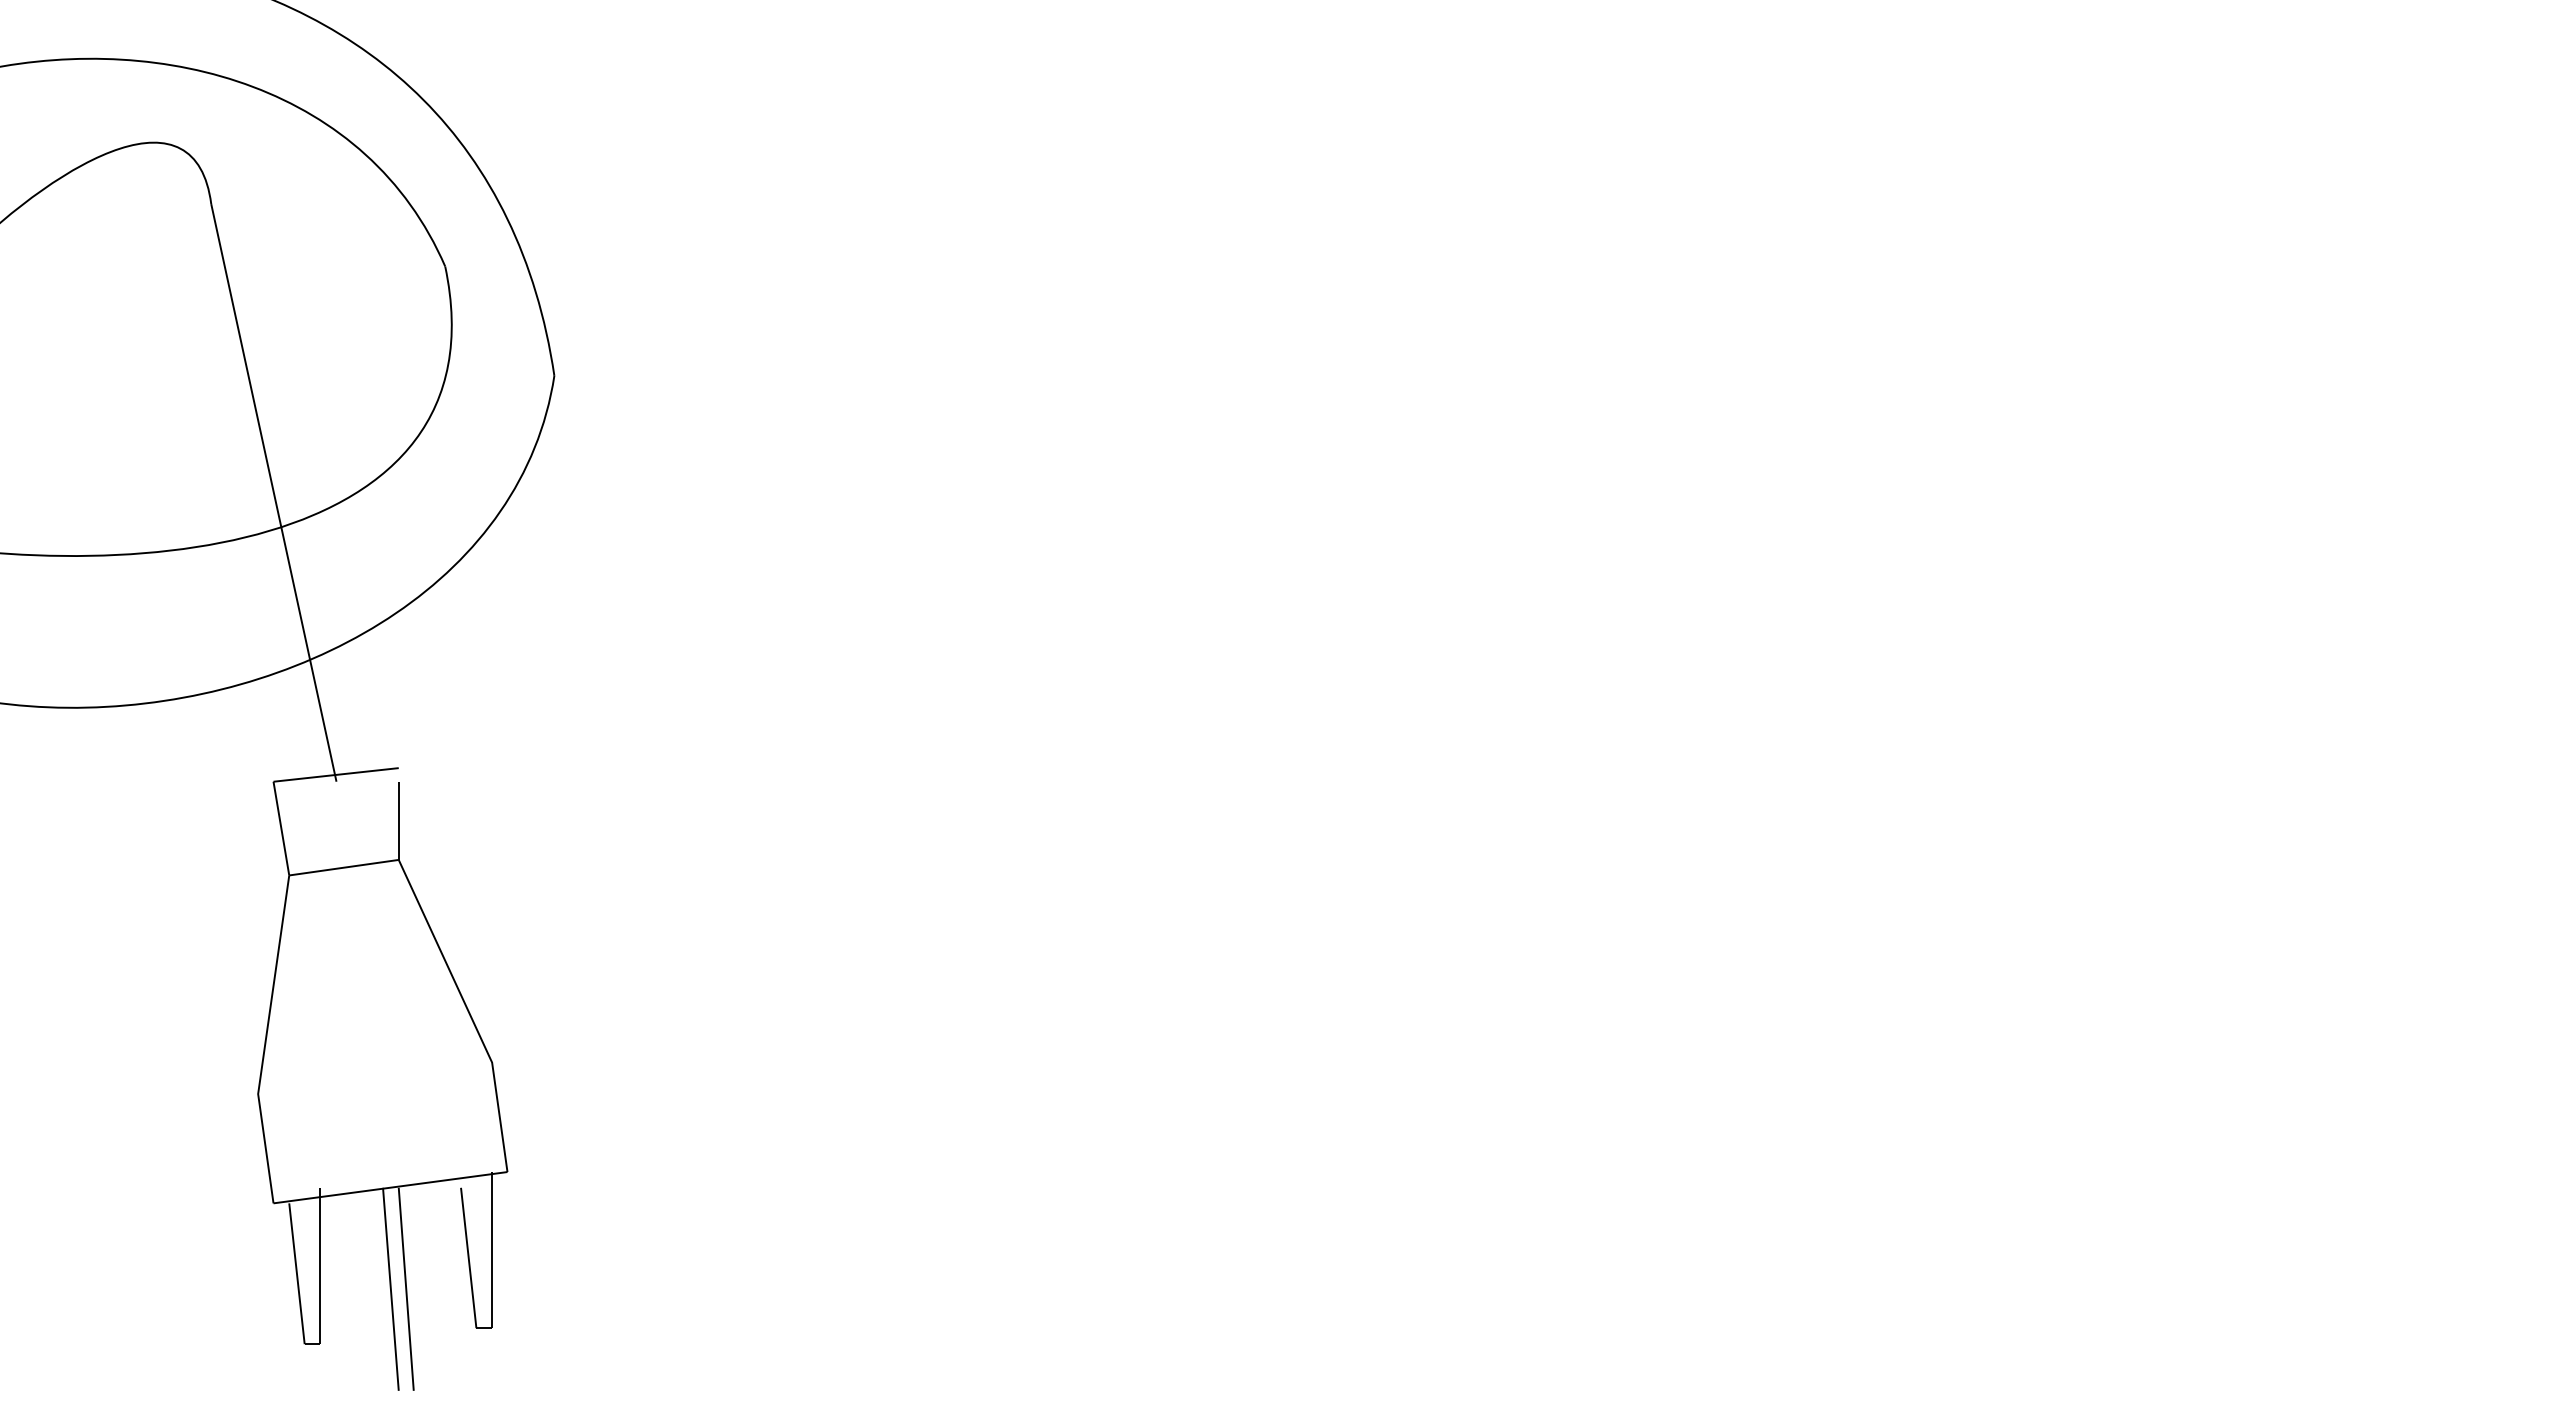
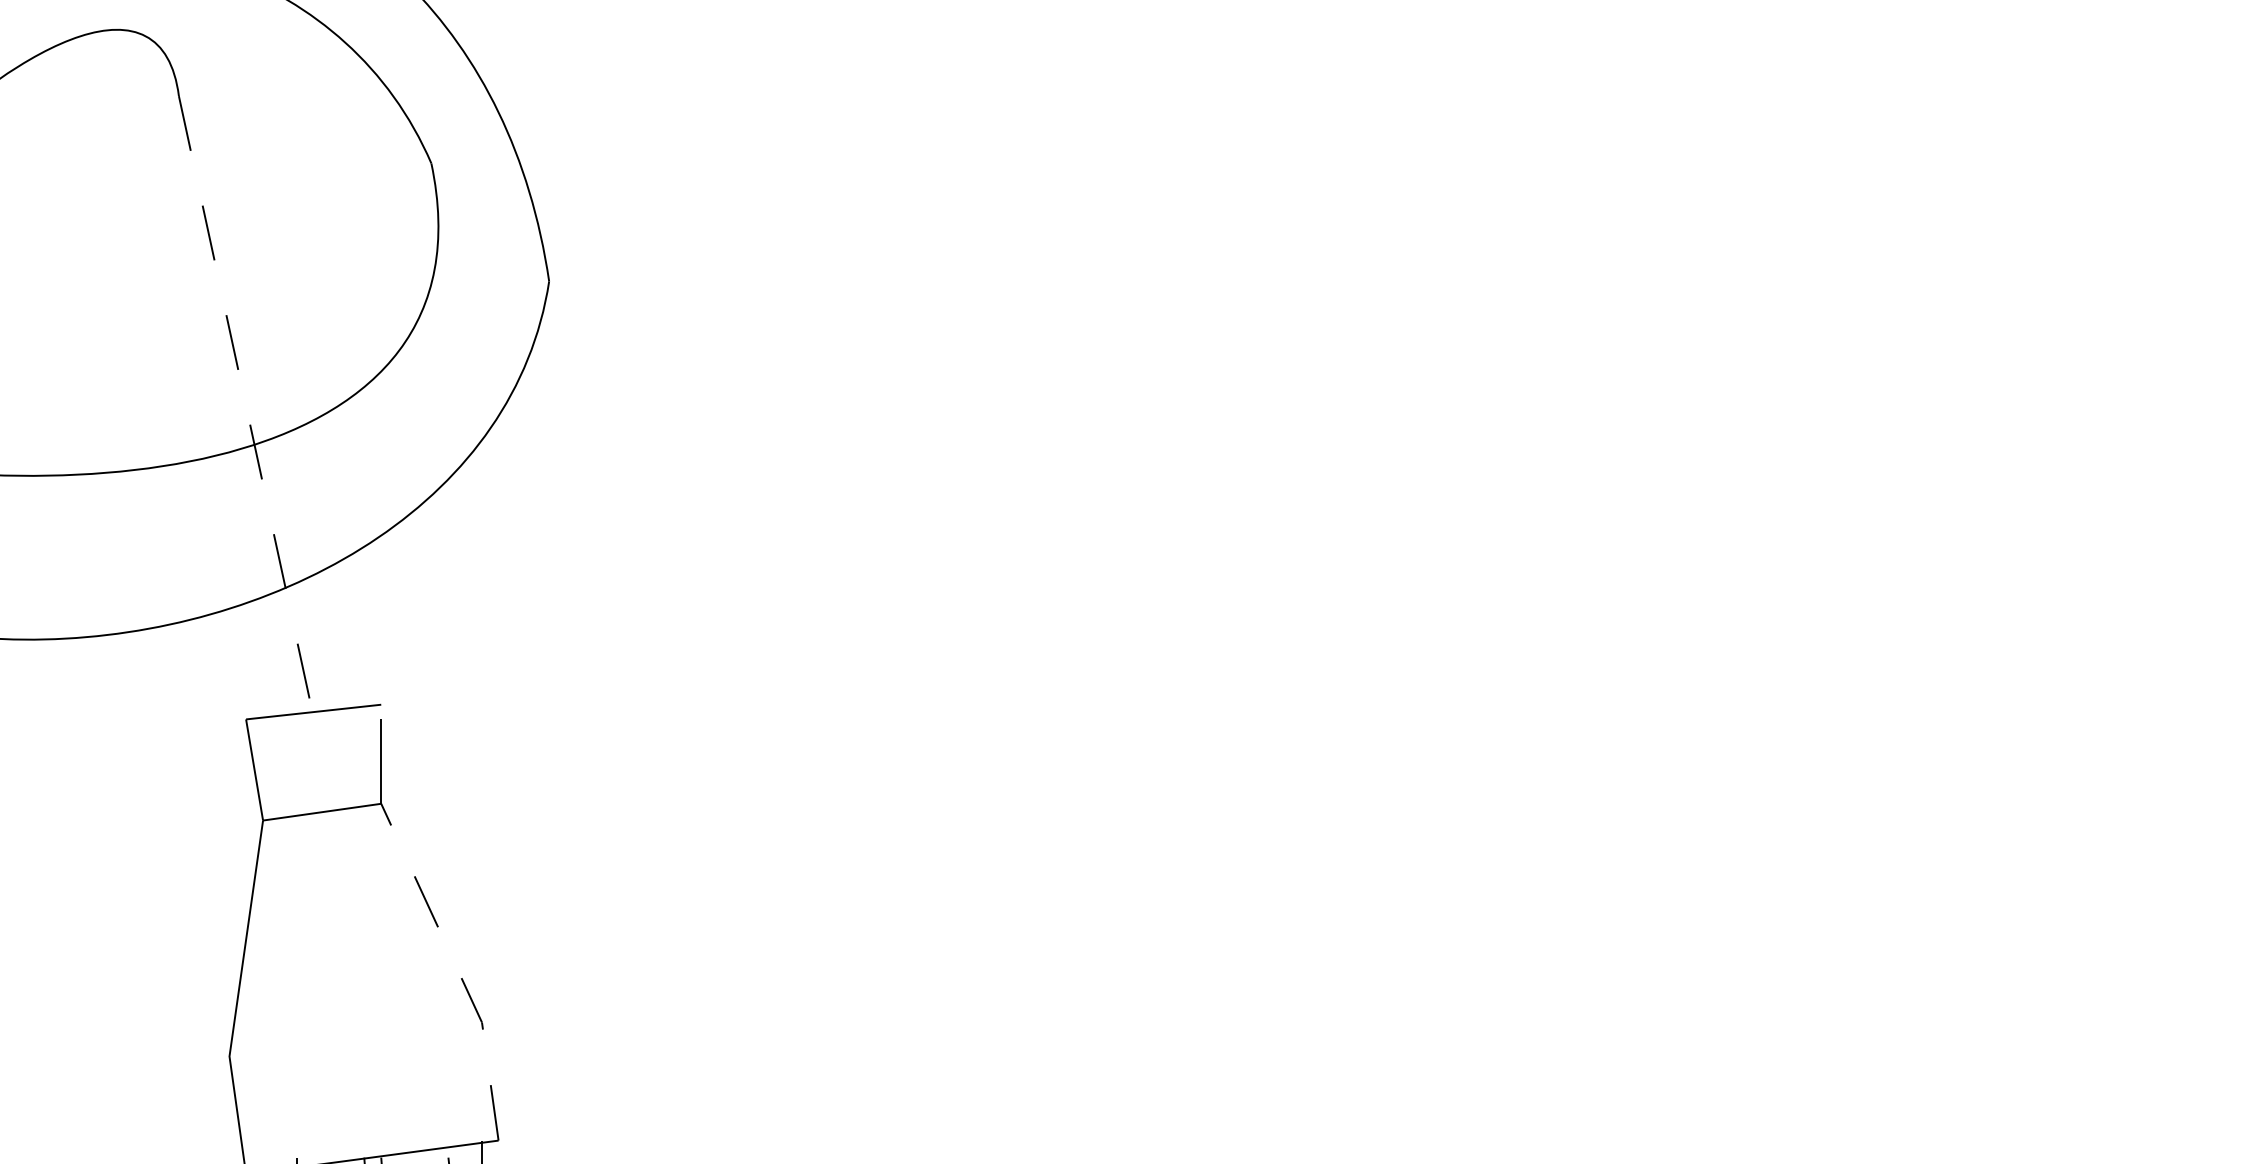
line: (273, 492) -> (246, 407), solid -> dashed
line: (468, 1011) -> (456, 967), solid -> dashed

